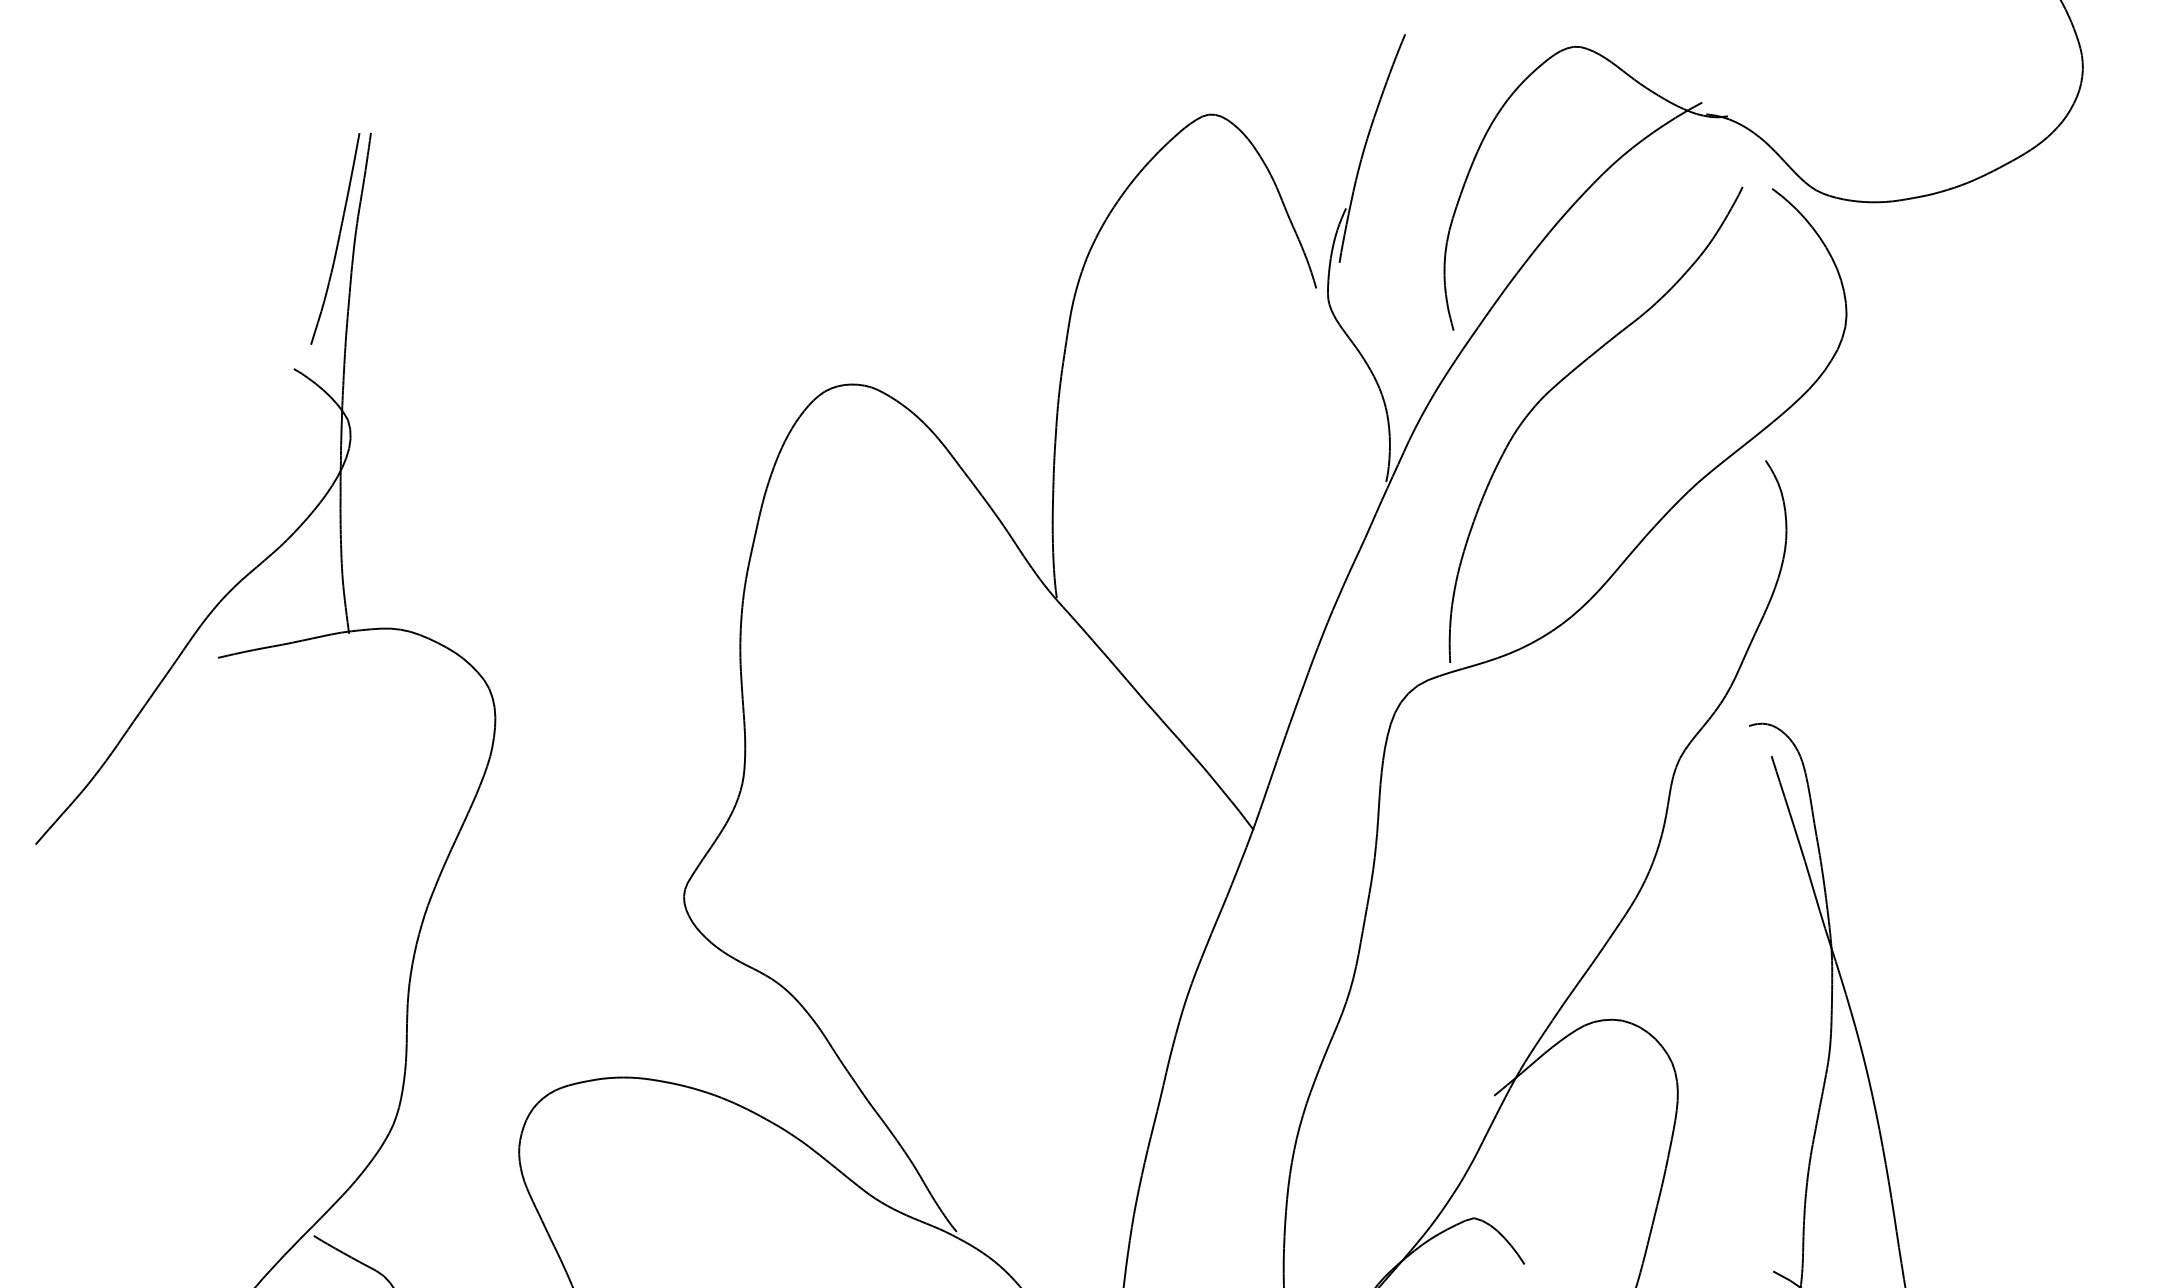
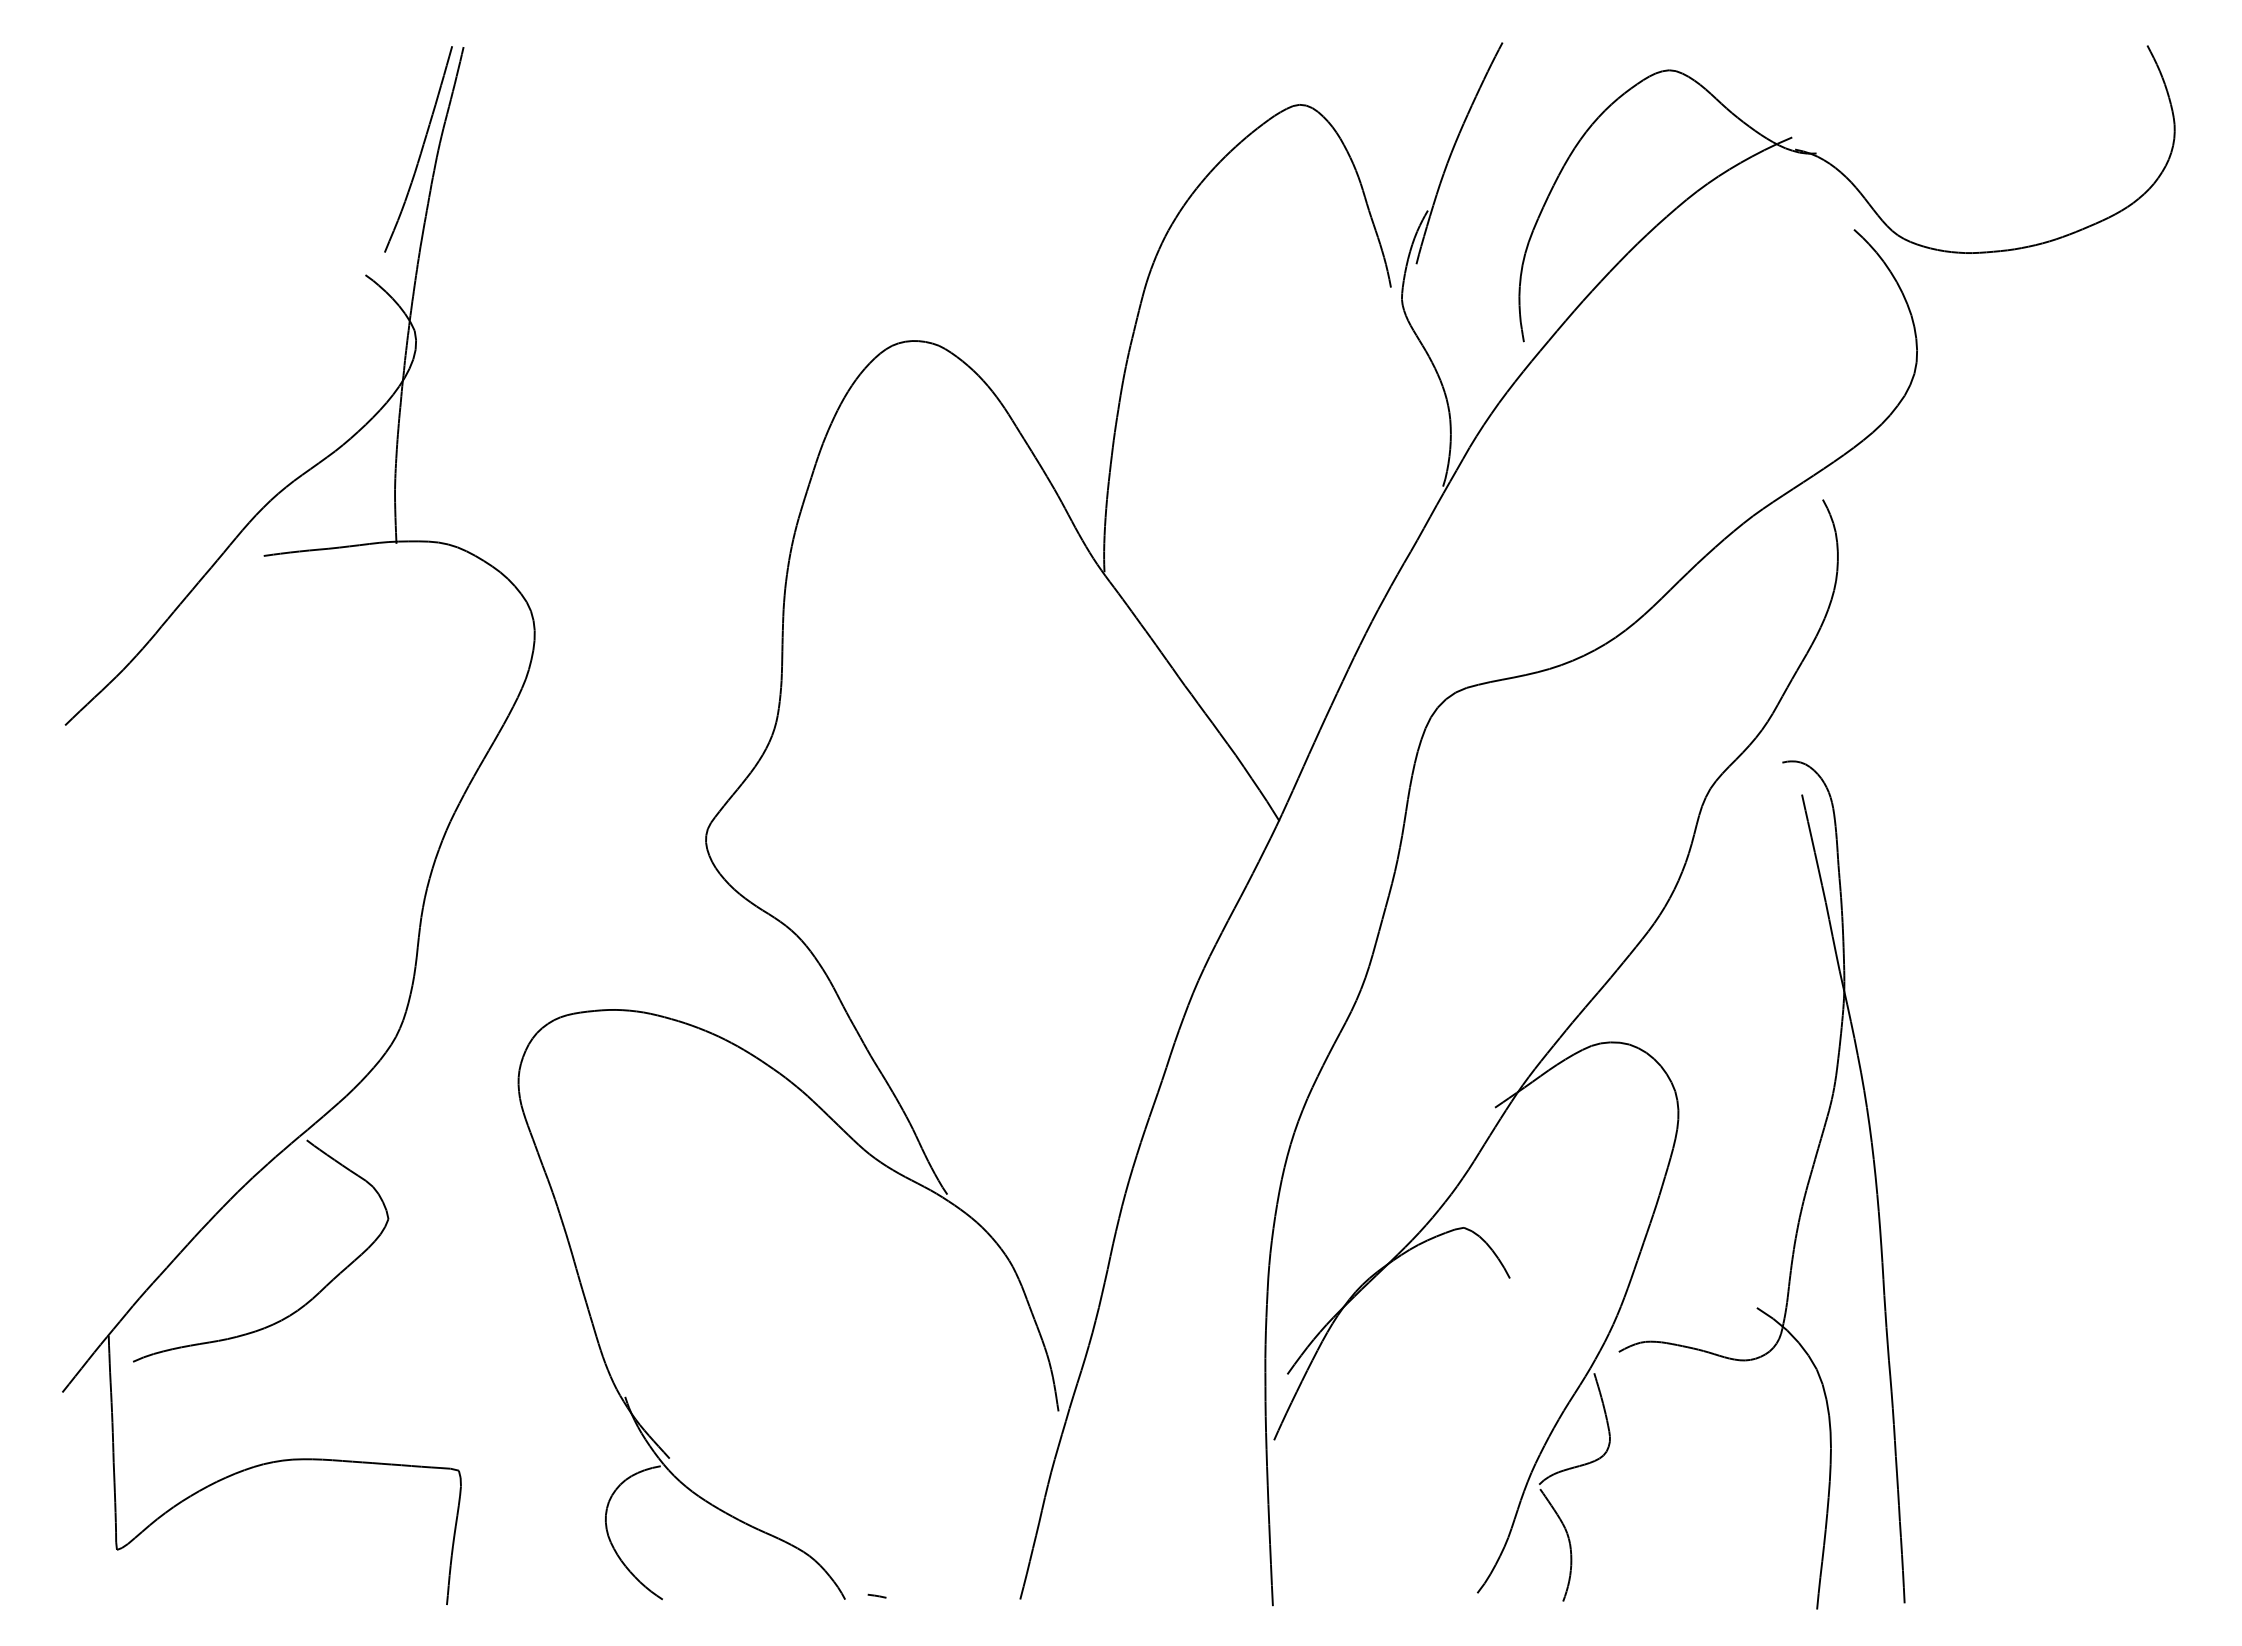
part: (1558, 384) -> (1623, 405), removed

